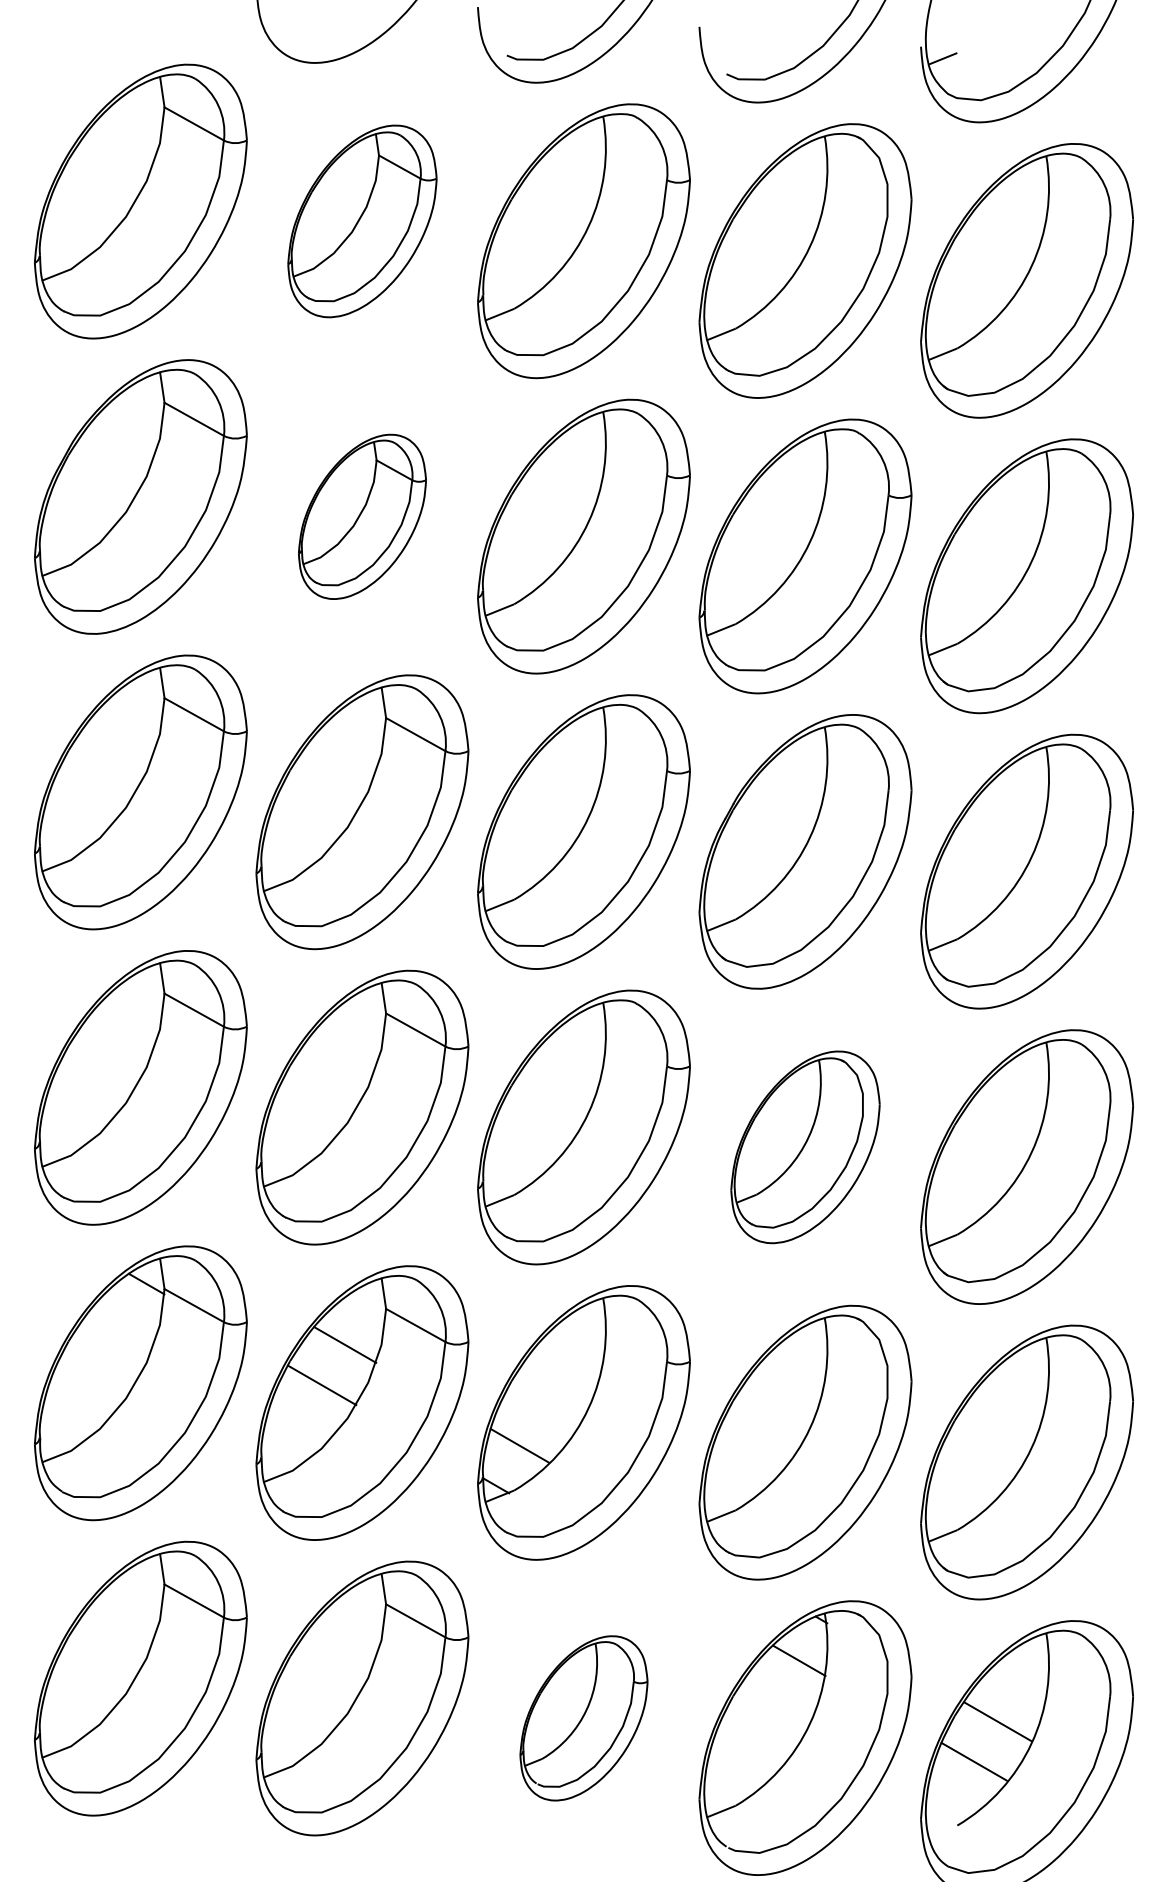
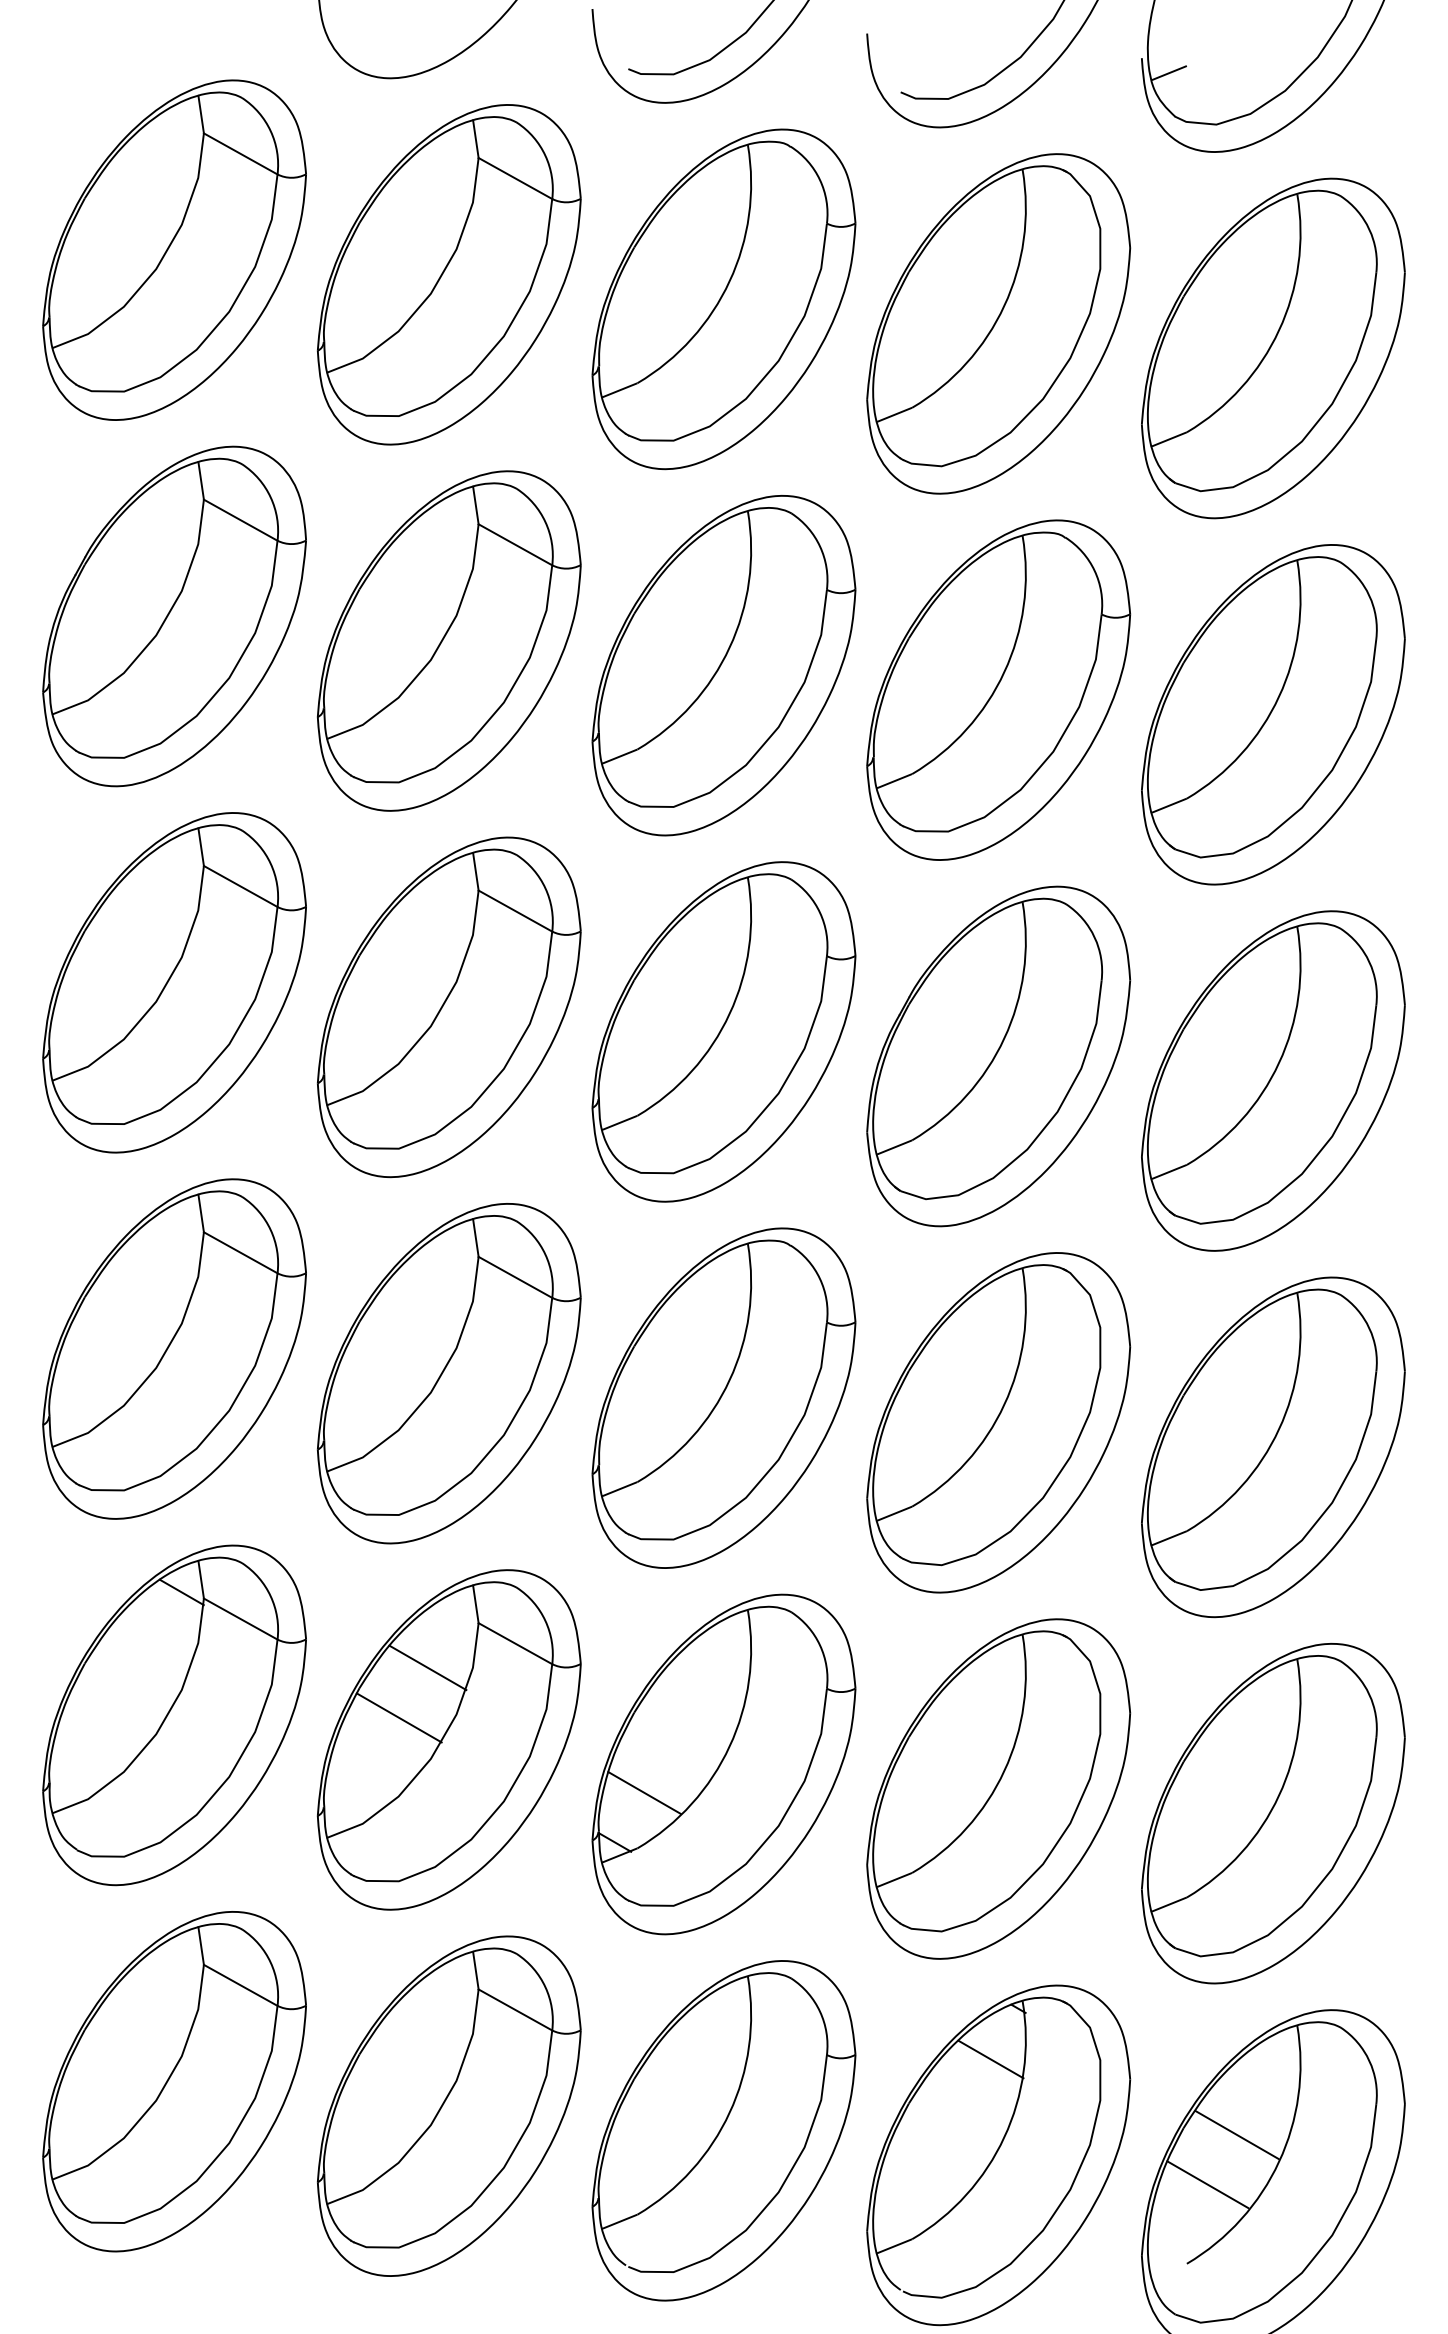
part: (362, 221) -> (449, 274), size x1.43
part: (362, 516) -> (449, 640), size x1.67
part: (805, 1147) -> (998, 1423), size x1.43
part: (583, 1718) -> (723, 2131), size x1.67

